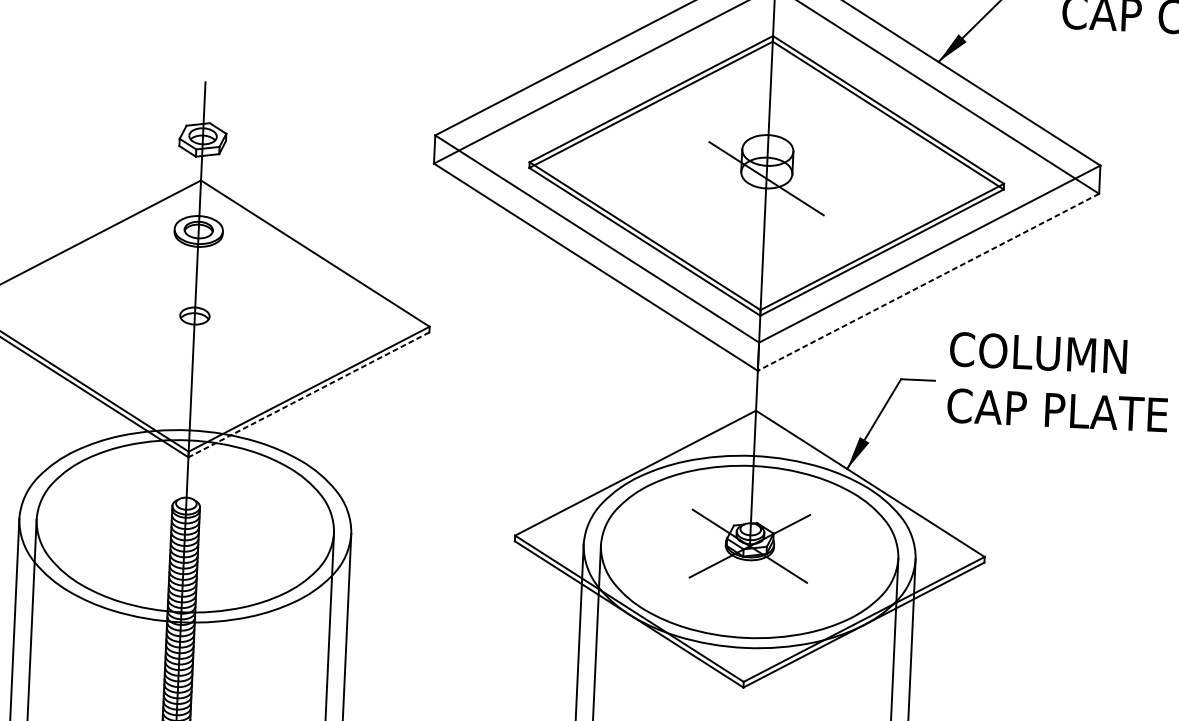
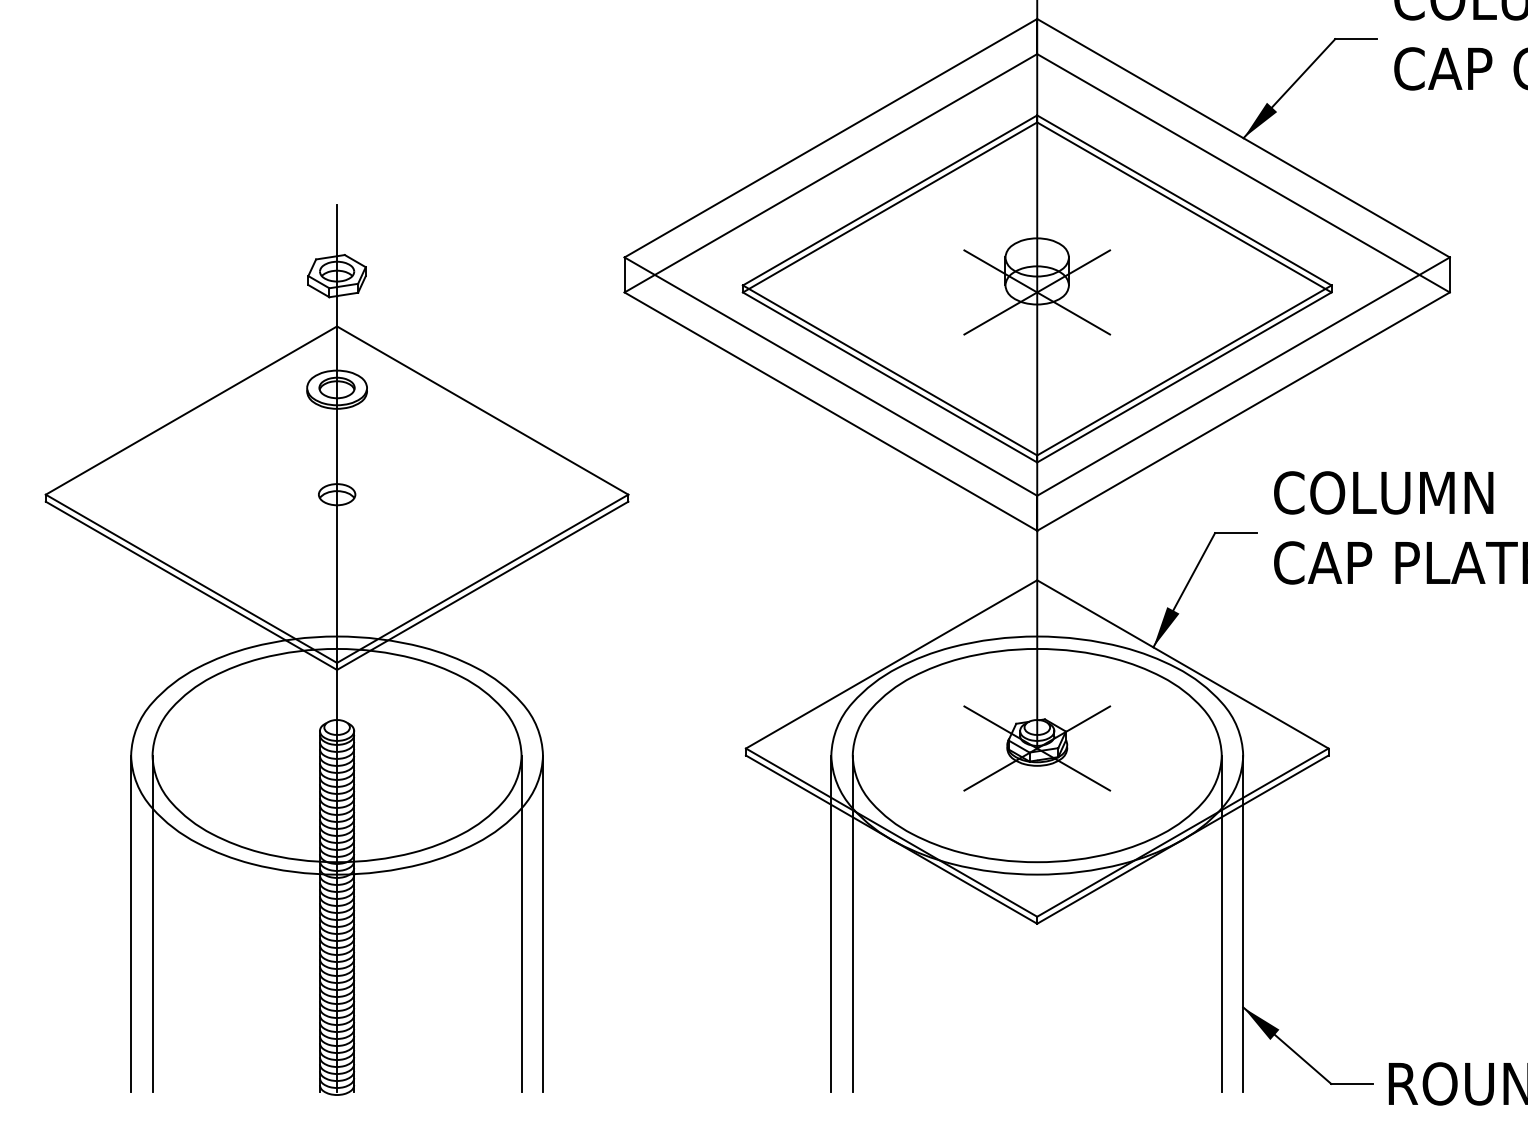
line: (766, 178) -> (1037, 292), added
line: (928, 282) -> (1243, 411), dashed -> solid
line: (308, 395) -> (482, 586), dashed -> solid

